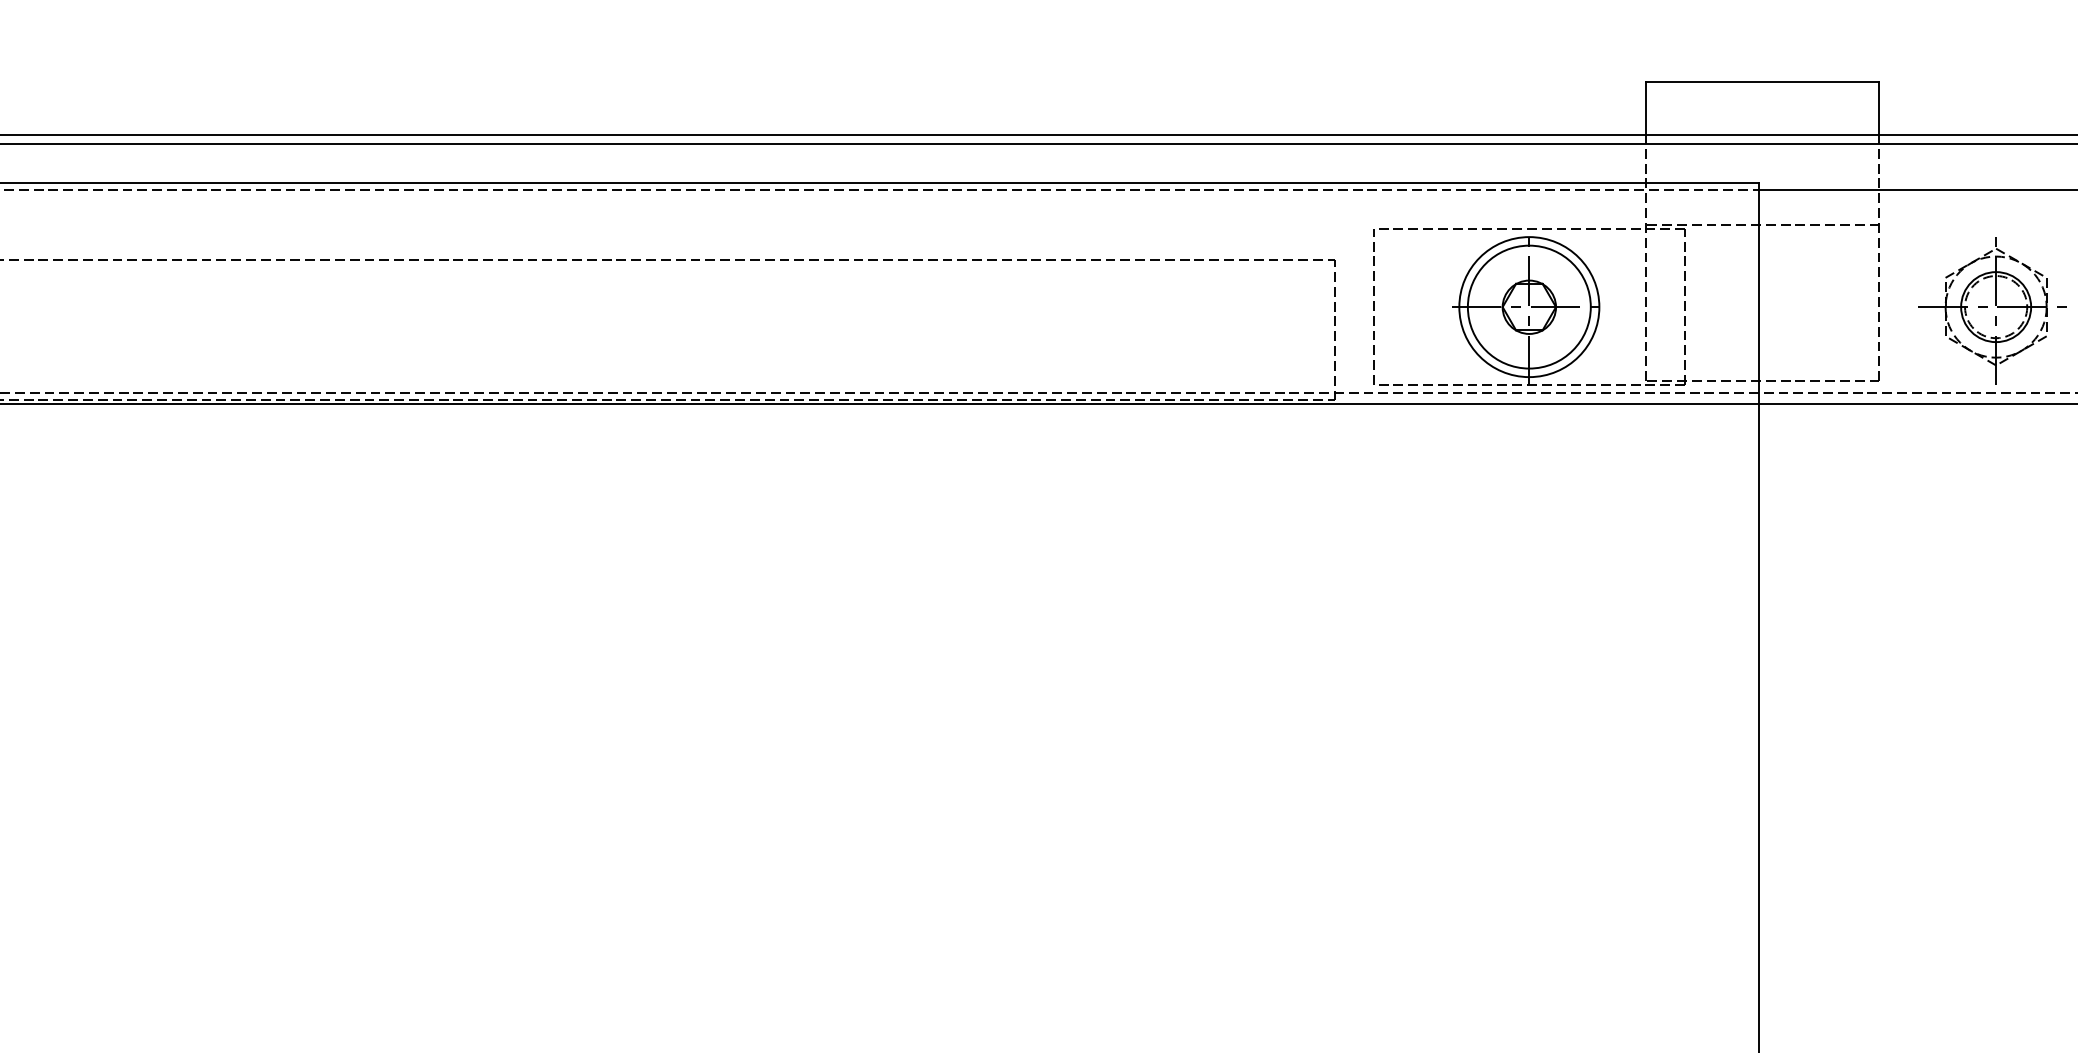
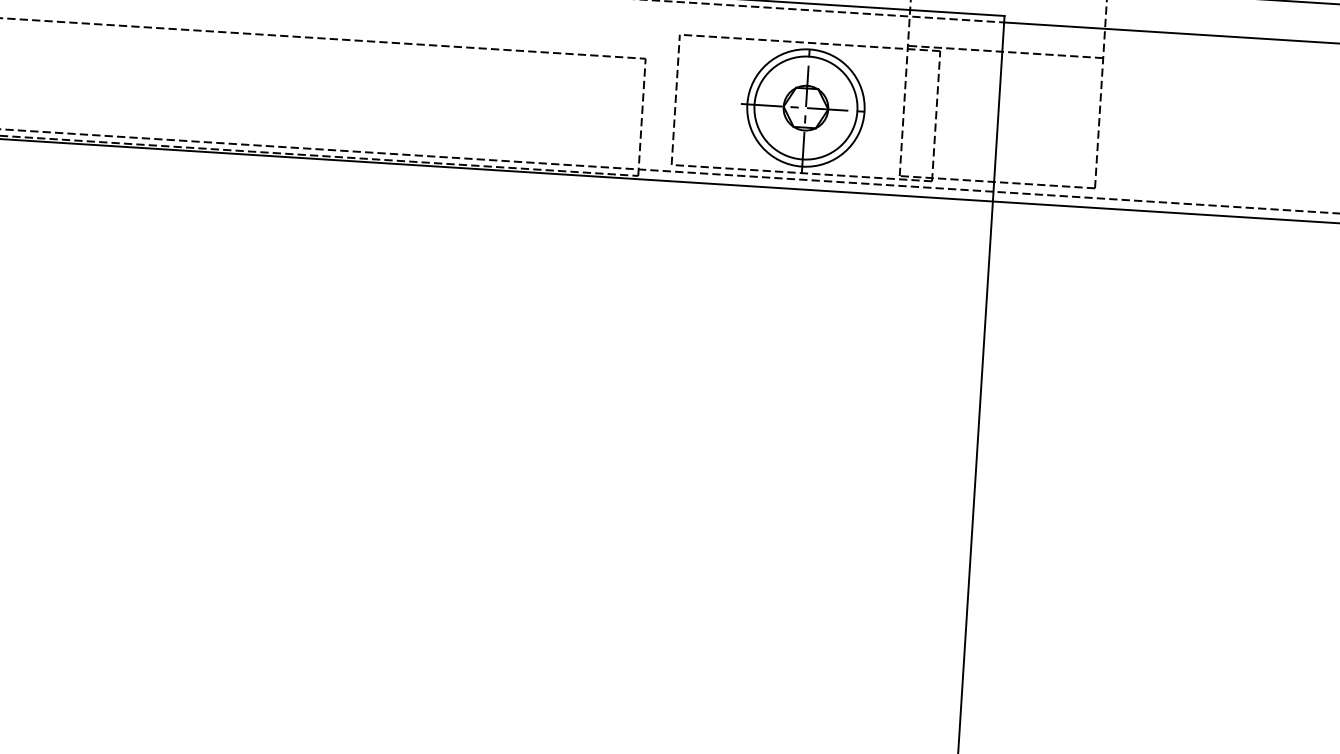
part: (1992, 310) -> (1193, 135), removed

